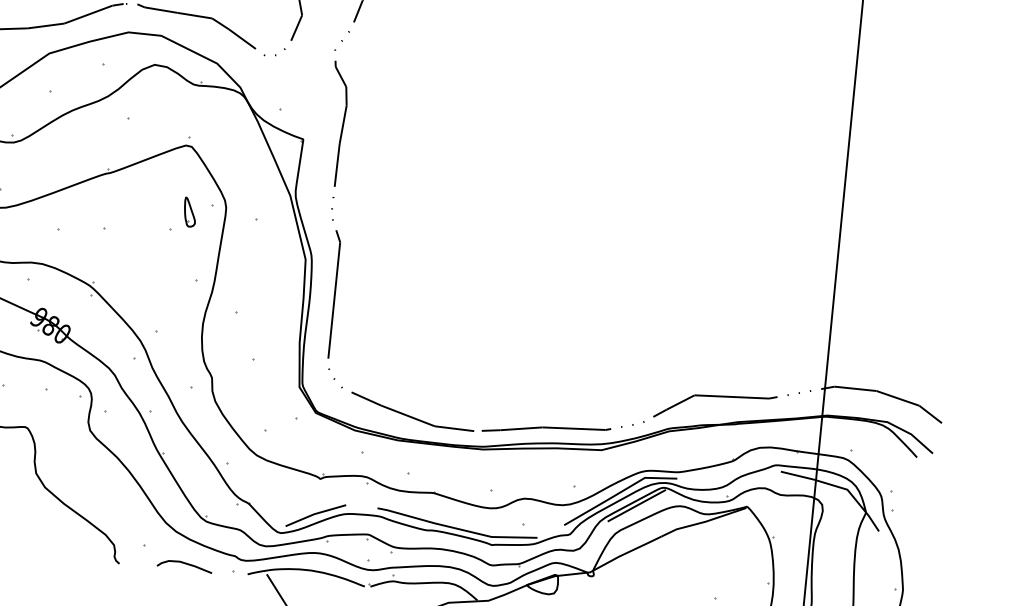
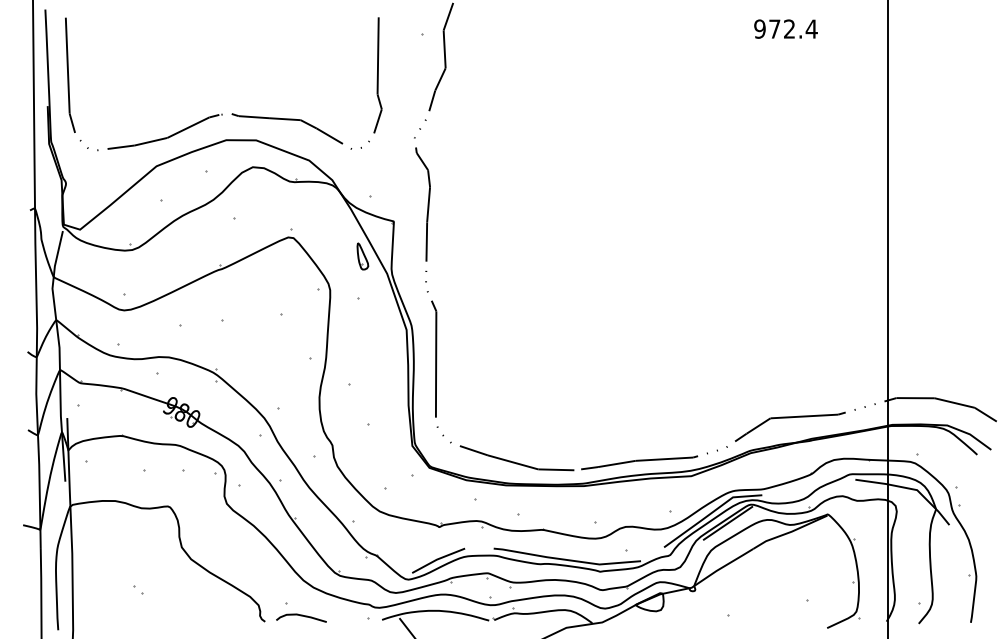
part: (189, 212) -> (362, 256), moved
curve: (184, 564) -> (301, 616), moved

